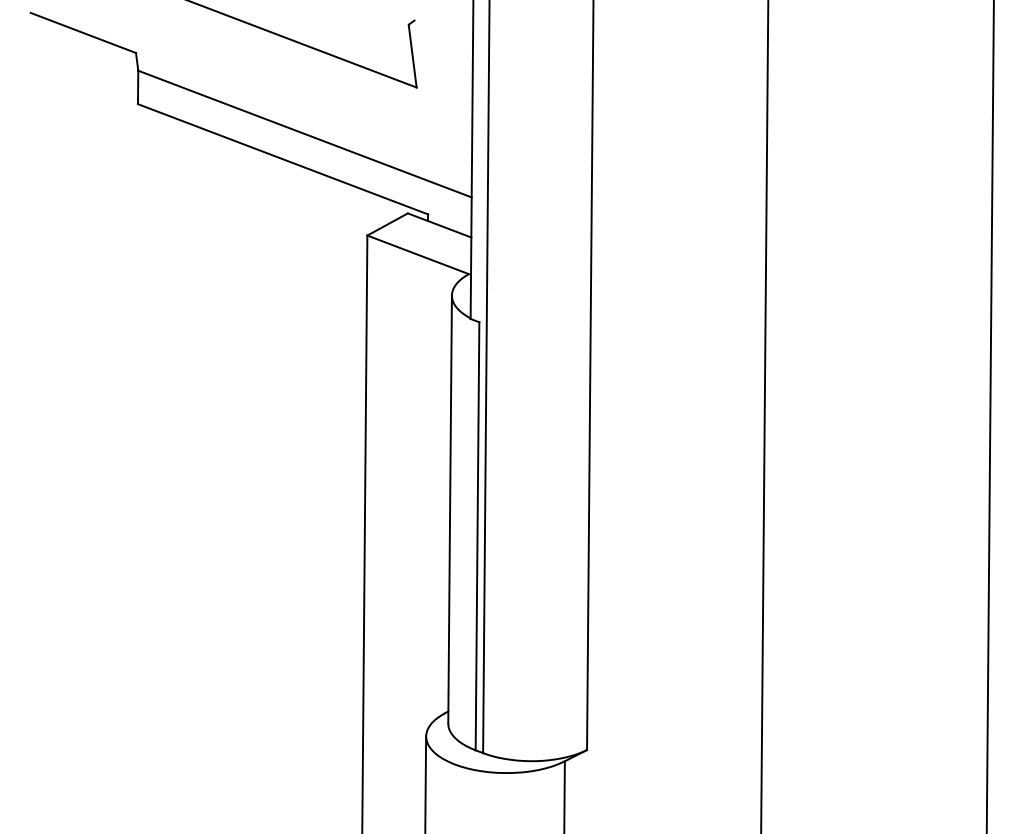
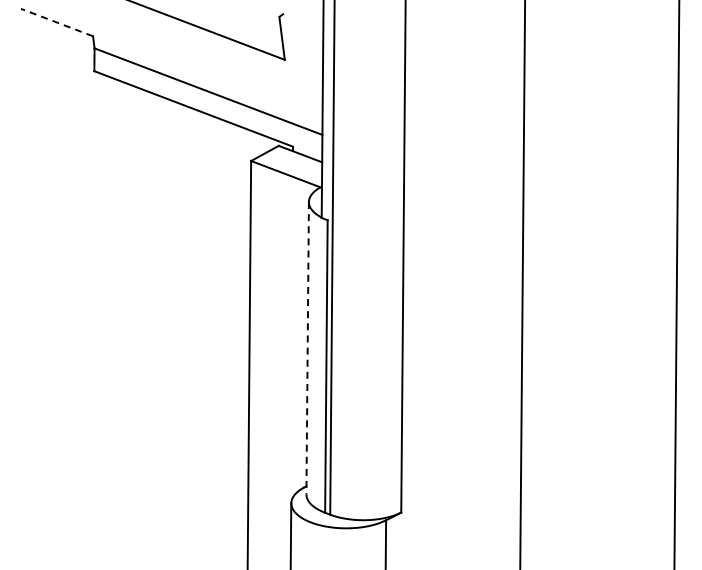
line: (84, 32) -> (57, 22), solid -> dashed
line: (449, 509) -> (307, 348), solid -> dashed

